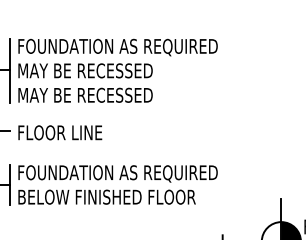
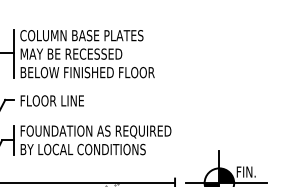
text: (117, 47) -> (95, 36), FOUNDATION AS REQUIRED -> COLUMN BASE PLATES
text: (106, 95) -> (87, 72), MAY BE RECESSED -> BELOW FINISHED FLOOR
text: (110, 197) -> (90, 149), BELOW FINISHED FLOOR -> BY LOCAL CONDITIONS

